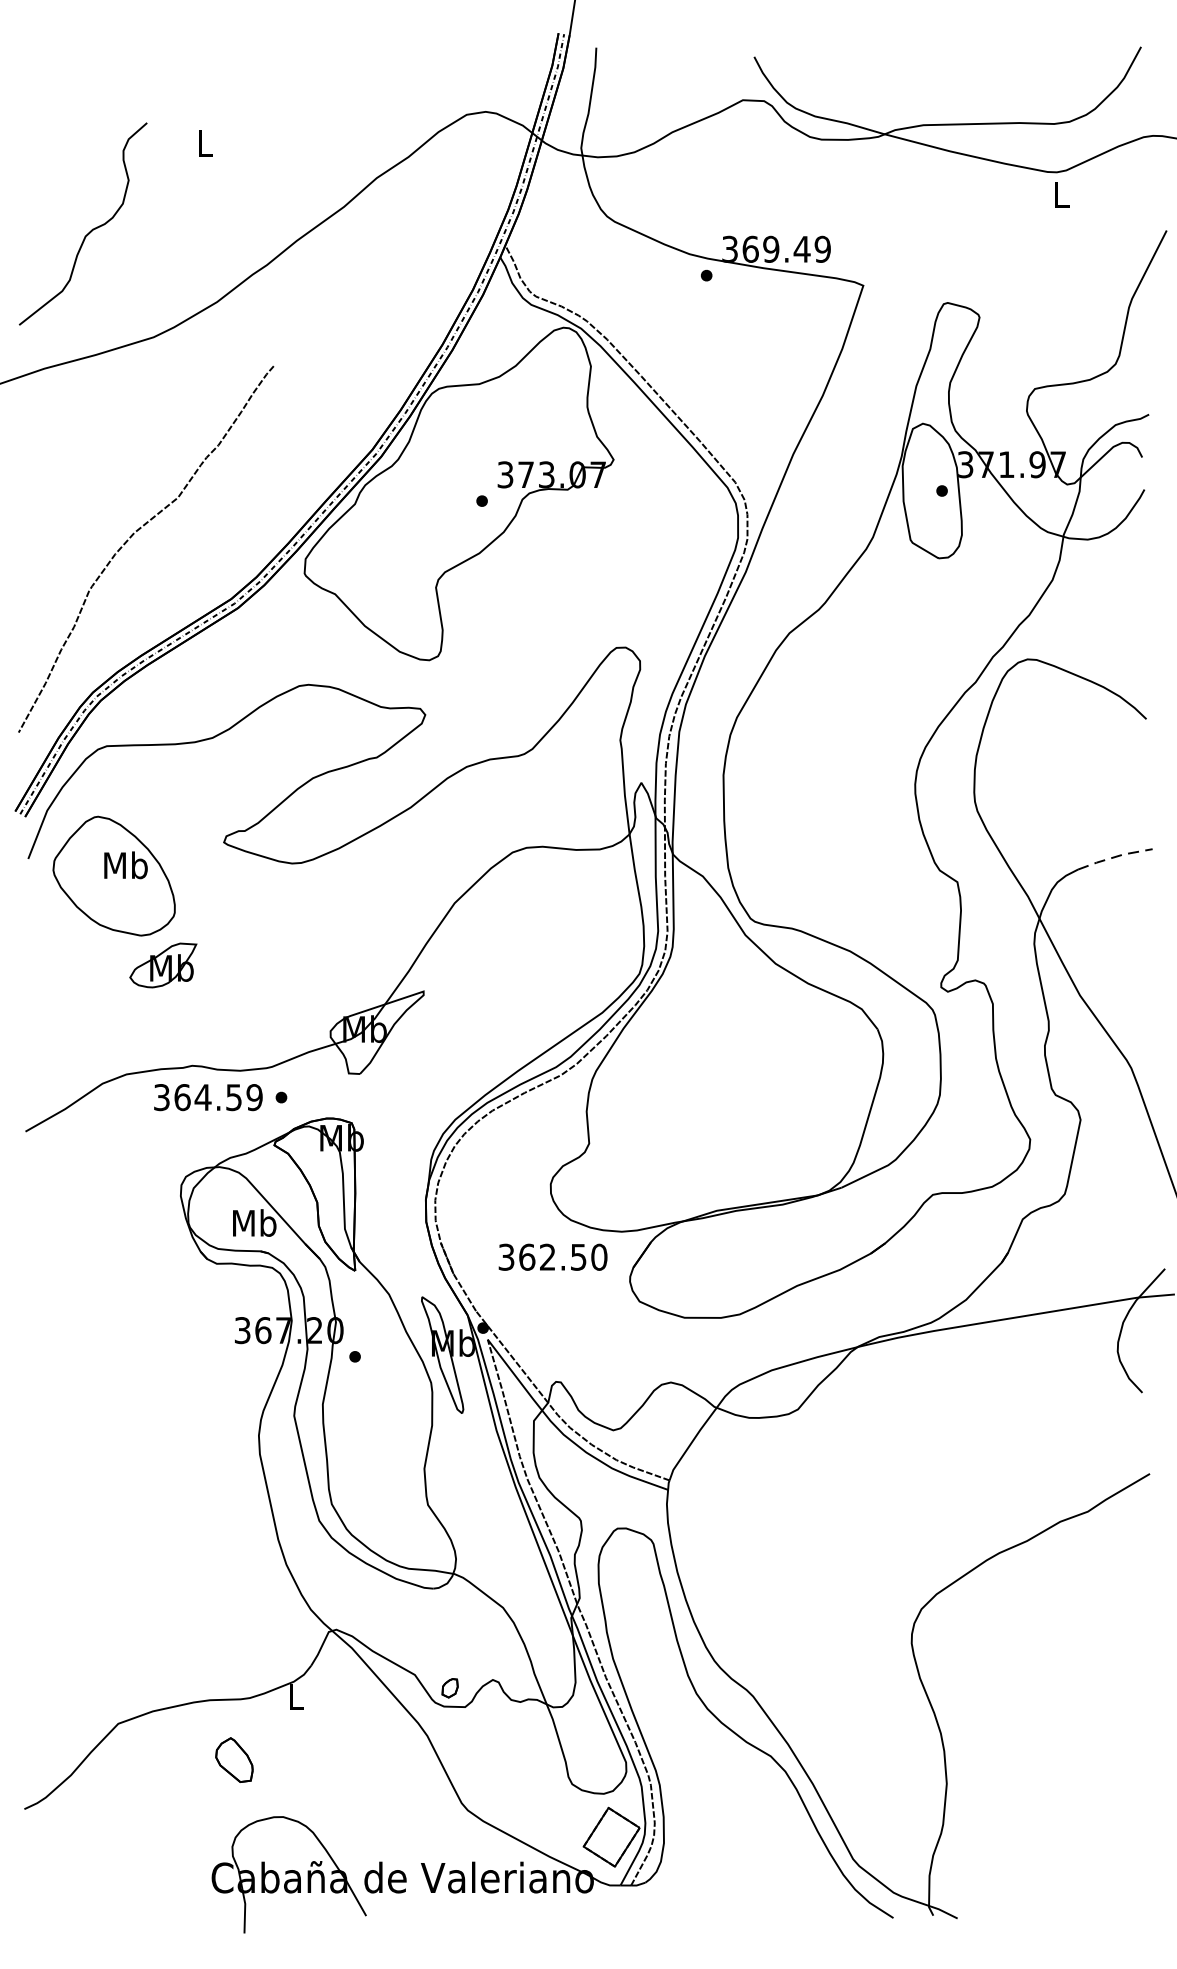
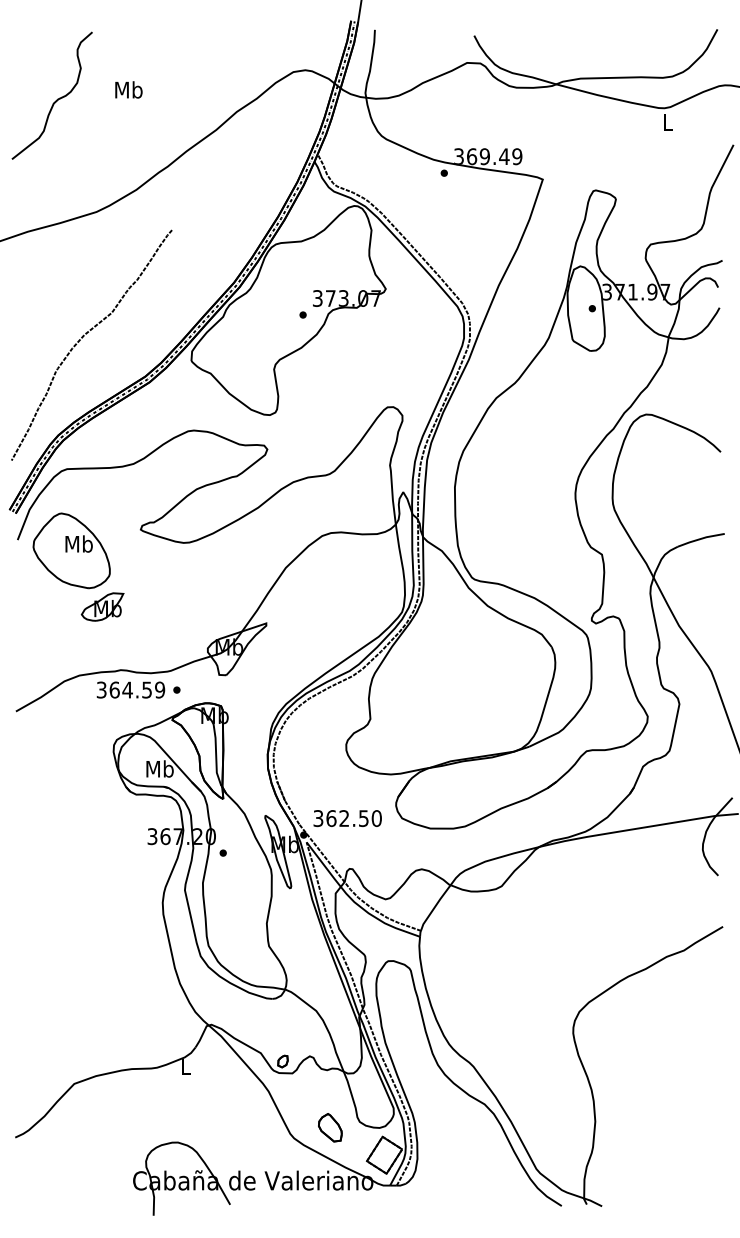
text: (204, 142) -> (128, 89), L -> Mb
curve: (89, 229) -> (56, 99), moved
line: (1114, 856) -> (700, 538), dashed -> solid
text: (552, 1257) -> (347, 818), moved
part: (234, 1759) -> (330, 1127), moved

